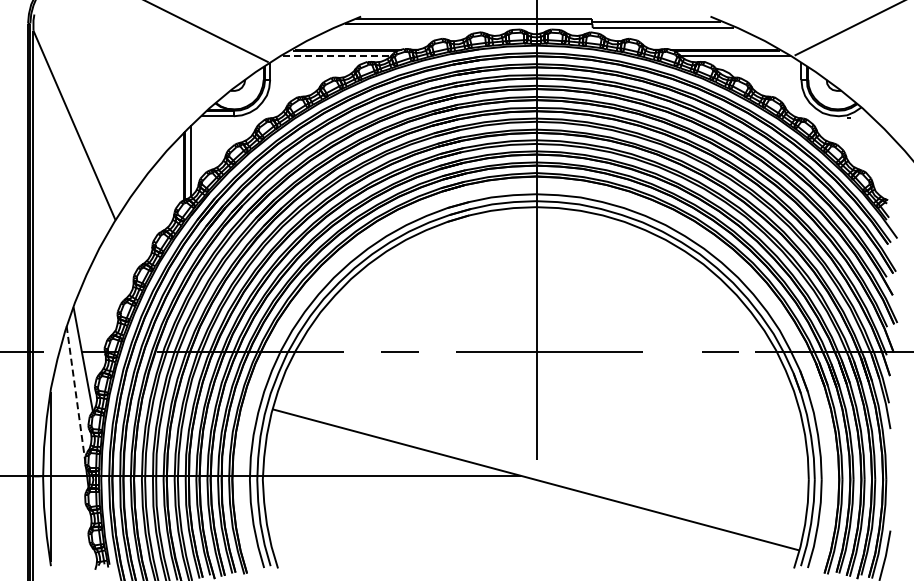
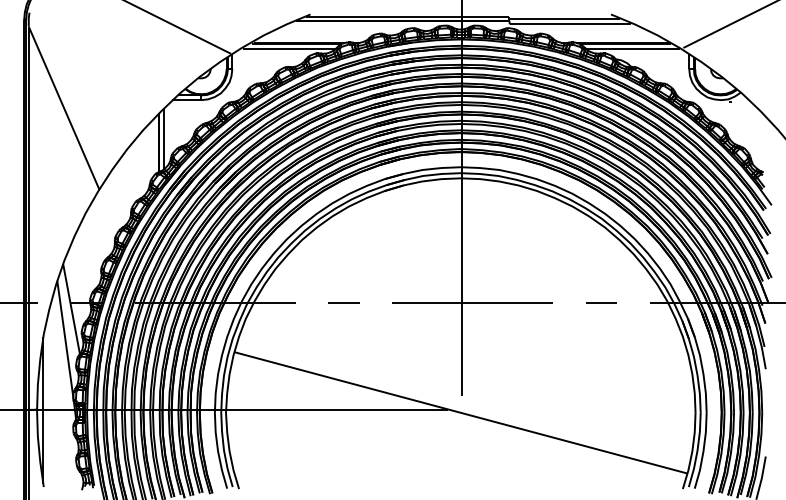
line: (337, 56) -> (290, 48), dashed -> solid
line: (720, 351) -> (601, 302), moved
line: (76, 394) -> (65, 339), dashed -> solid

